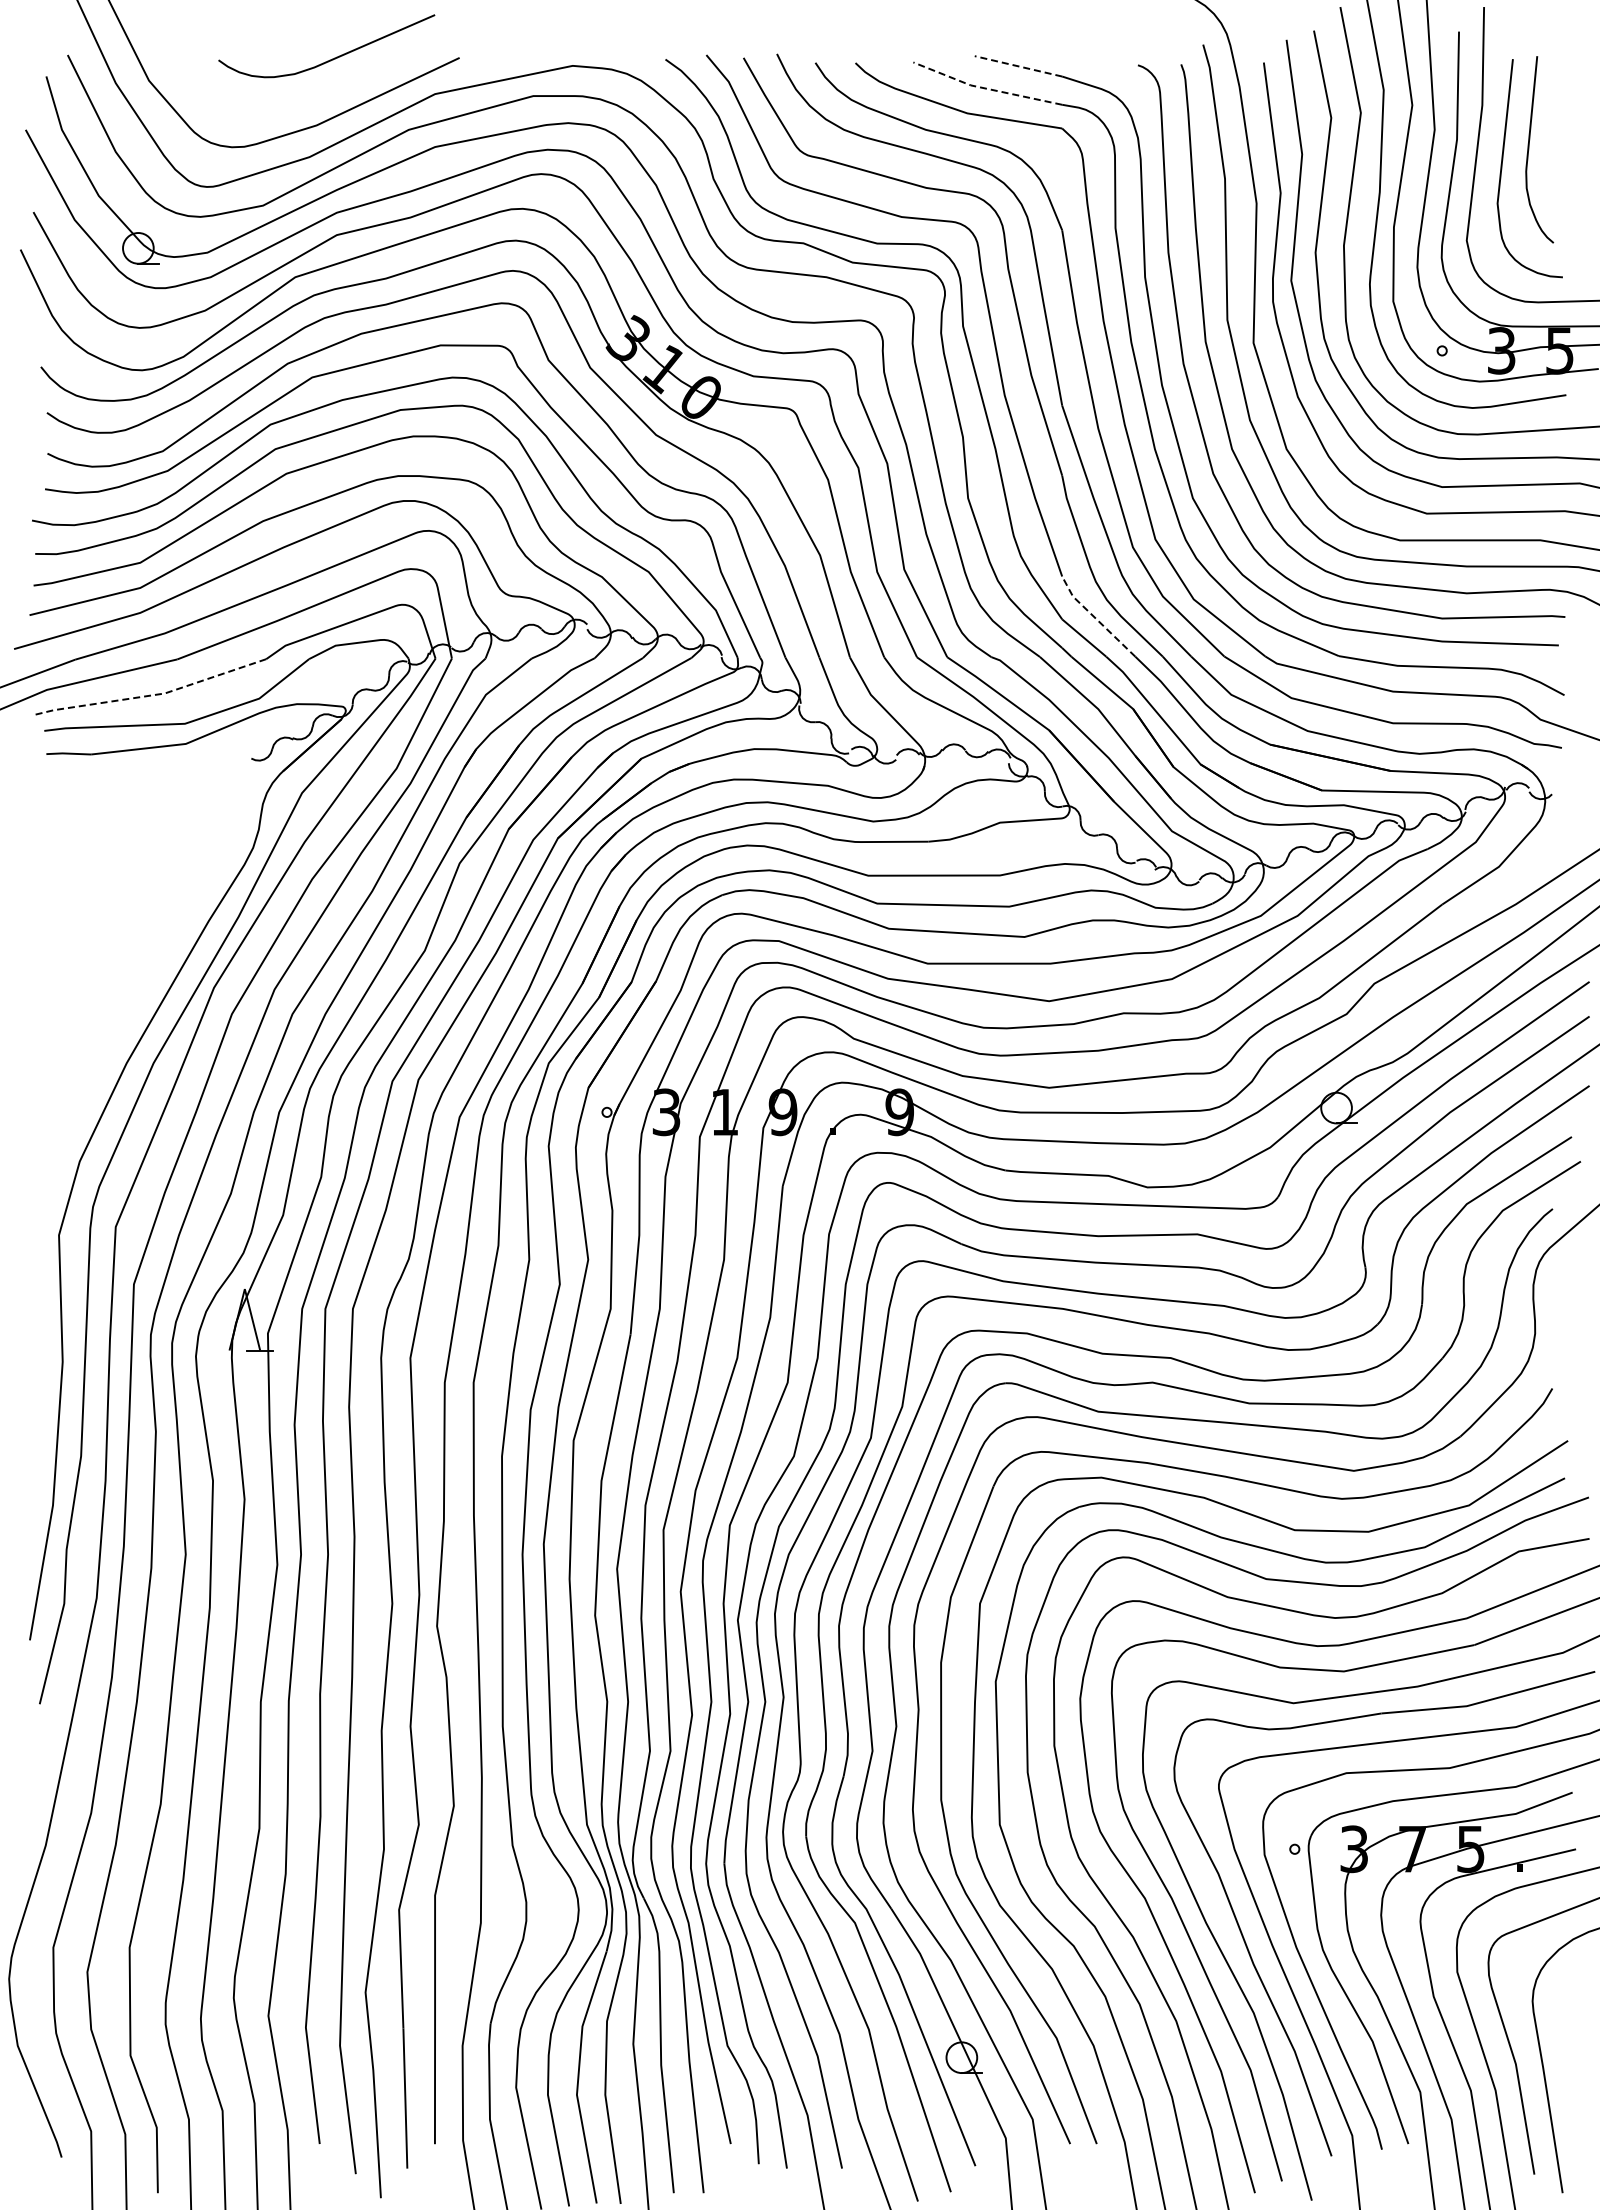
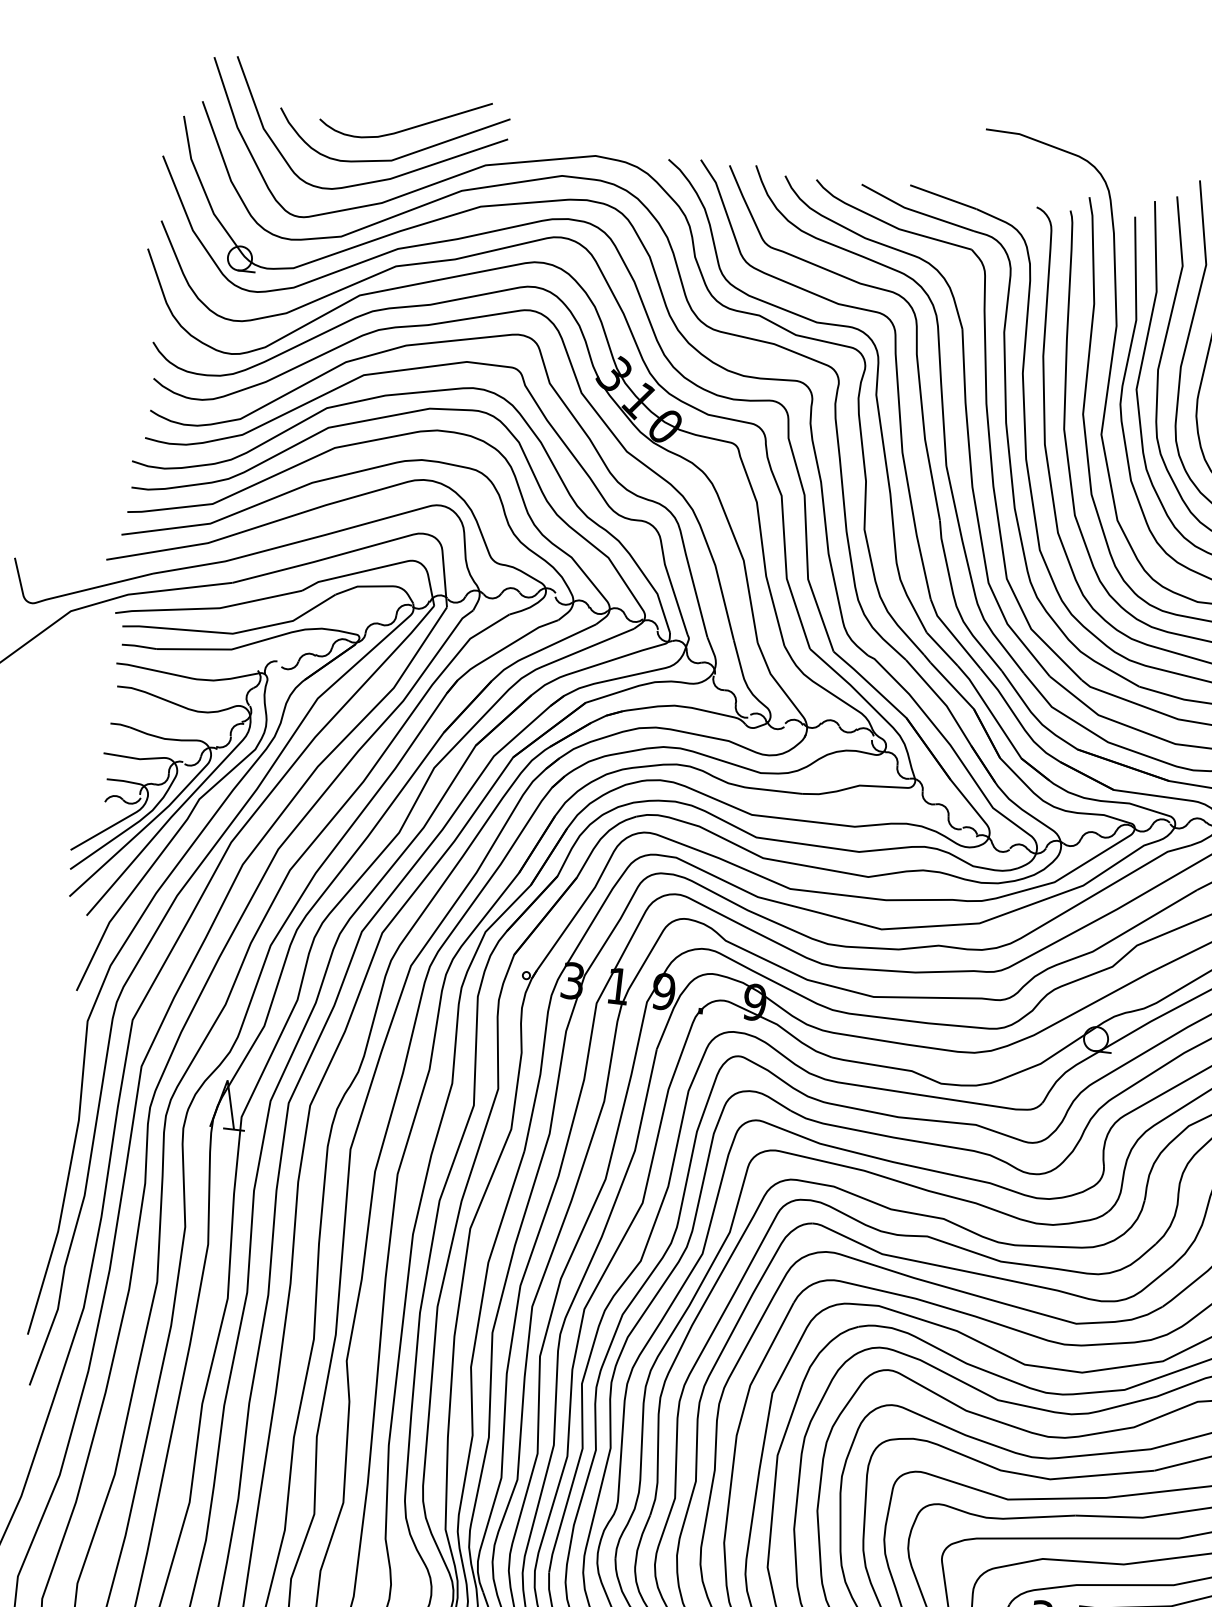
line: (1018, 66) -> (943, 197), dashed -> solid
line: (985, 88) -> (915, 211), dashed -> solid
curve: (326, 95) -> (400, 156), added
line: (1095, 618) -> (952, 635), dashed -> solid
line: (151, 695) -> (209, 608), dashed -> solid
part: (128, 974) -> (165, 824), added

